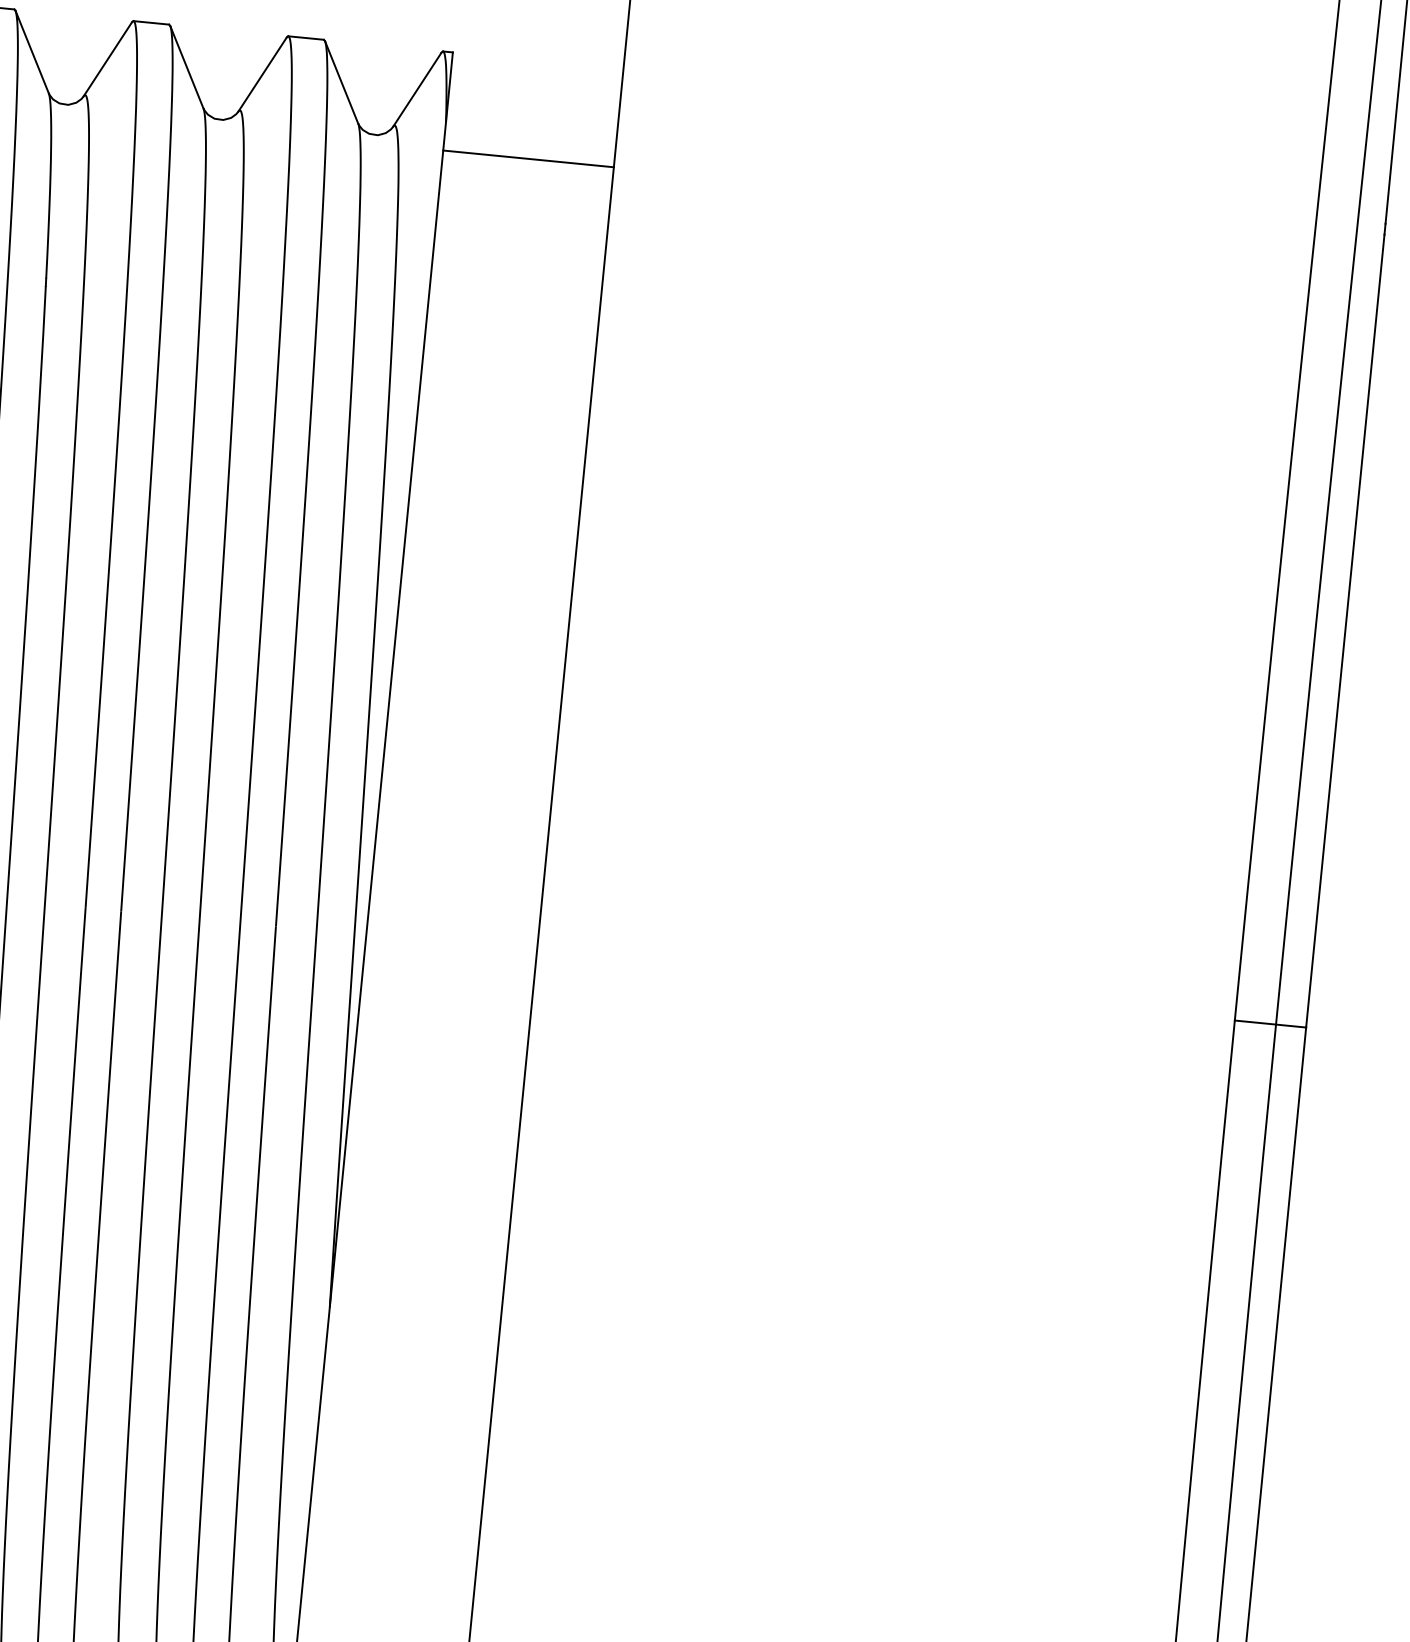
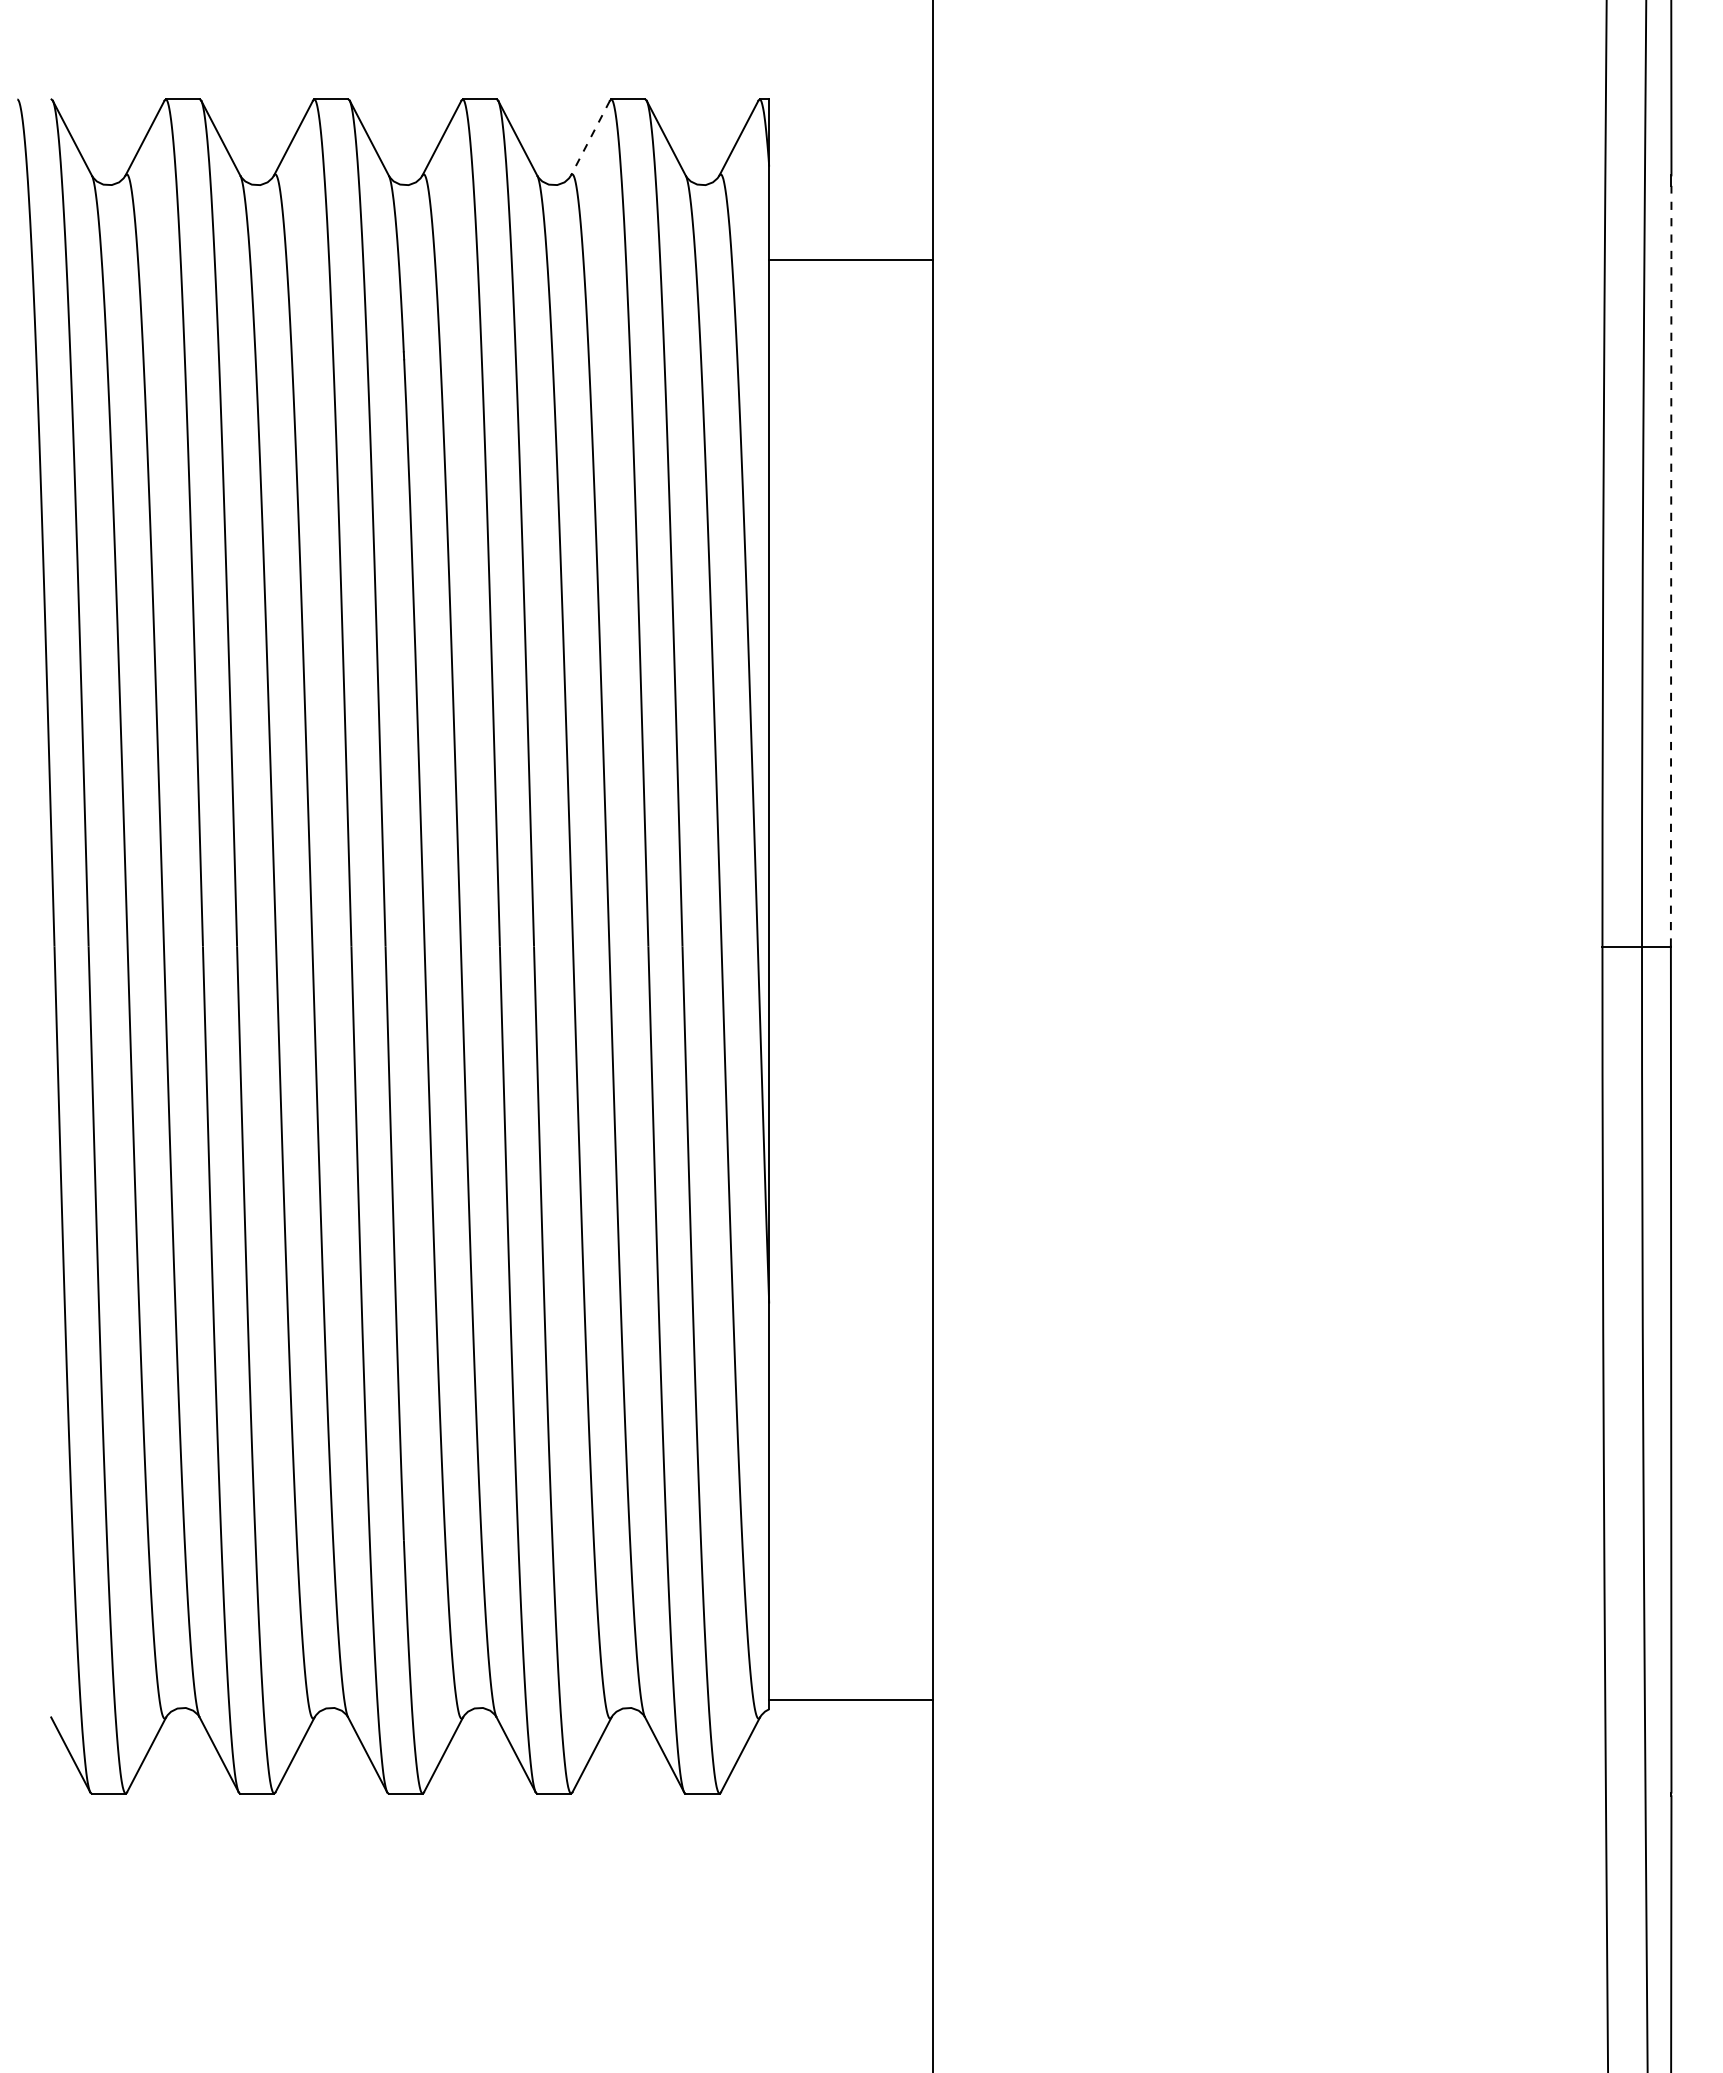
line: (262, 74) -> (590, 138), solid -> dashed
line: (528, 158) -> (850, 259), moved
line: (1345, 630) -> (1671, 565), solid -> dashed

